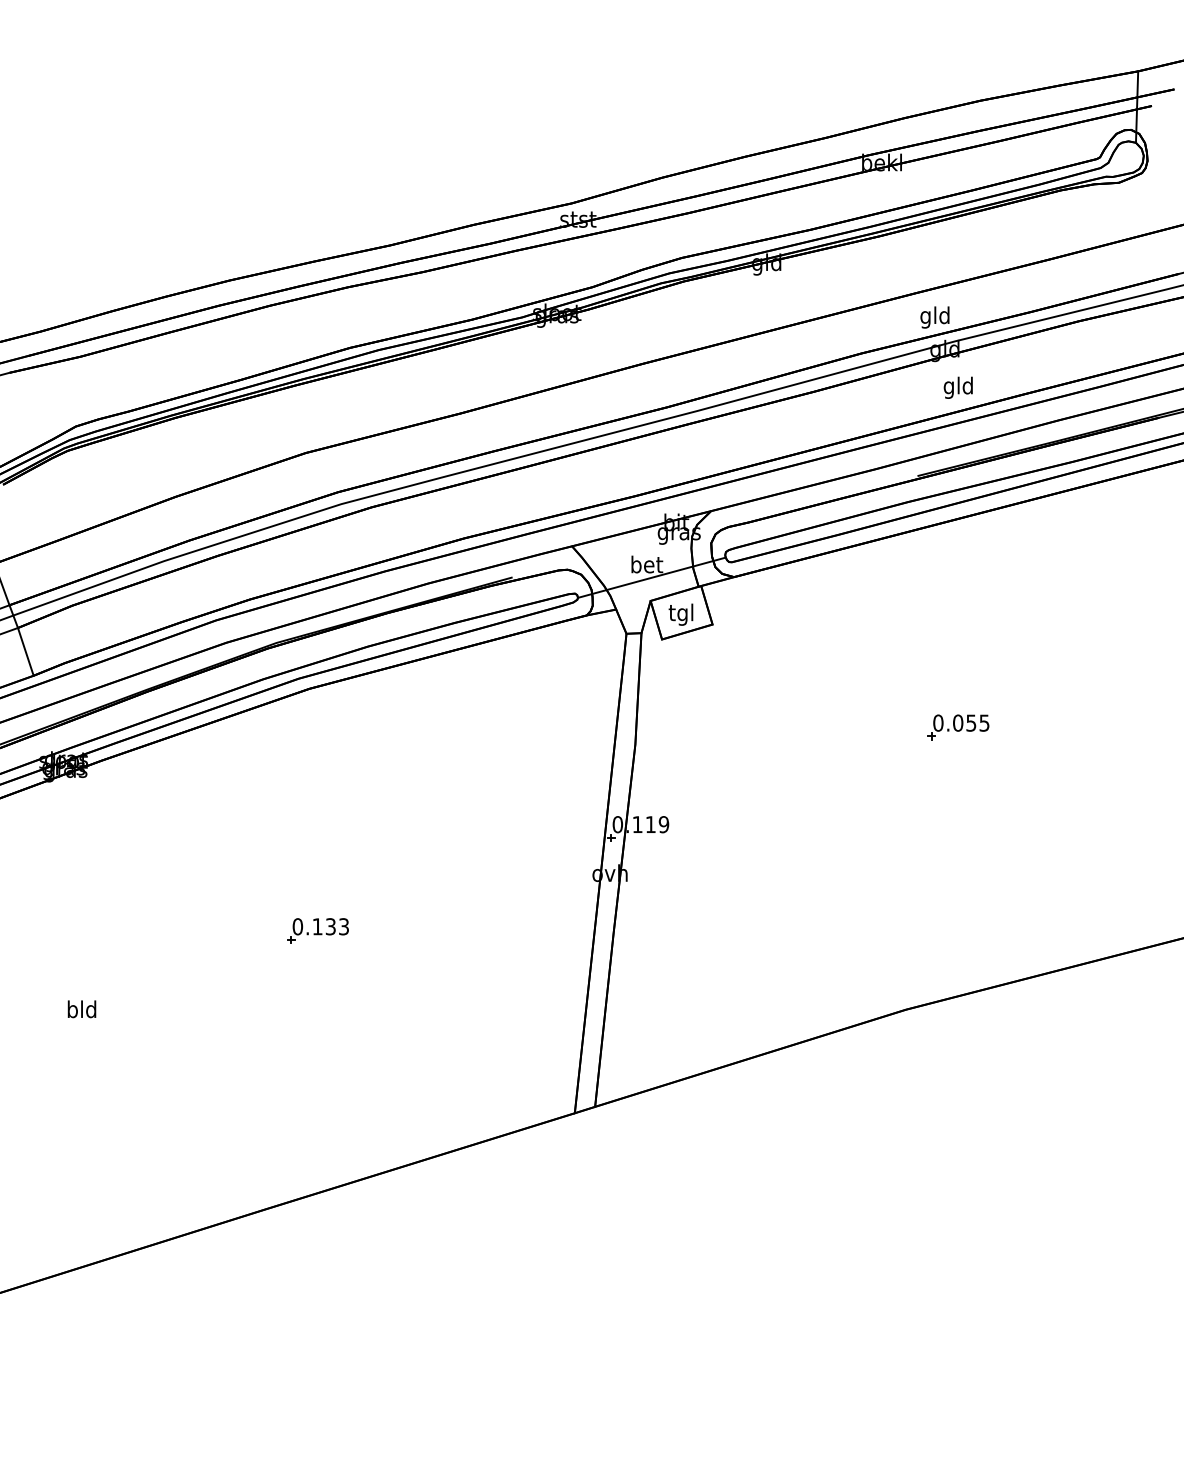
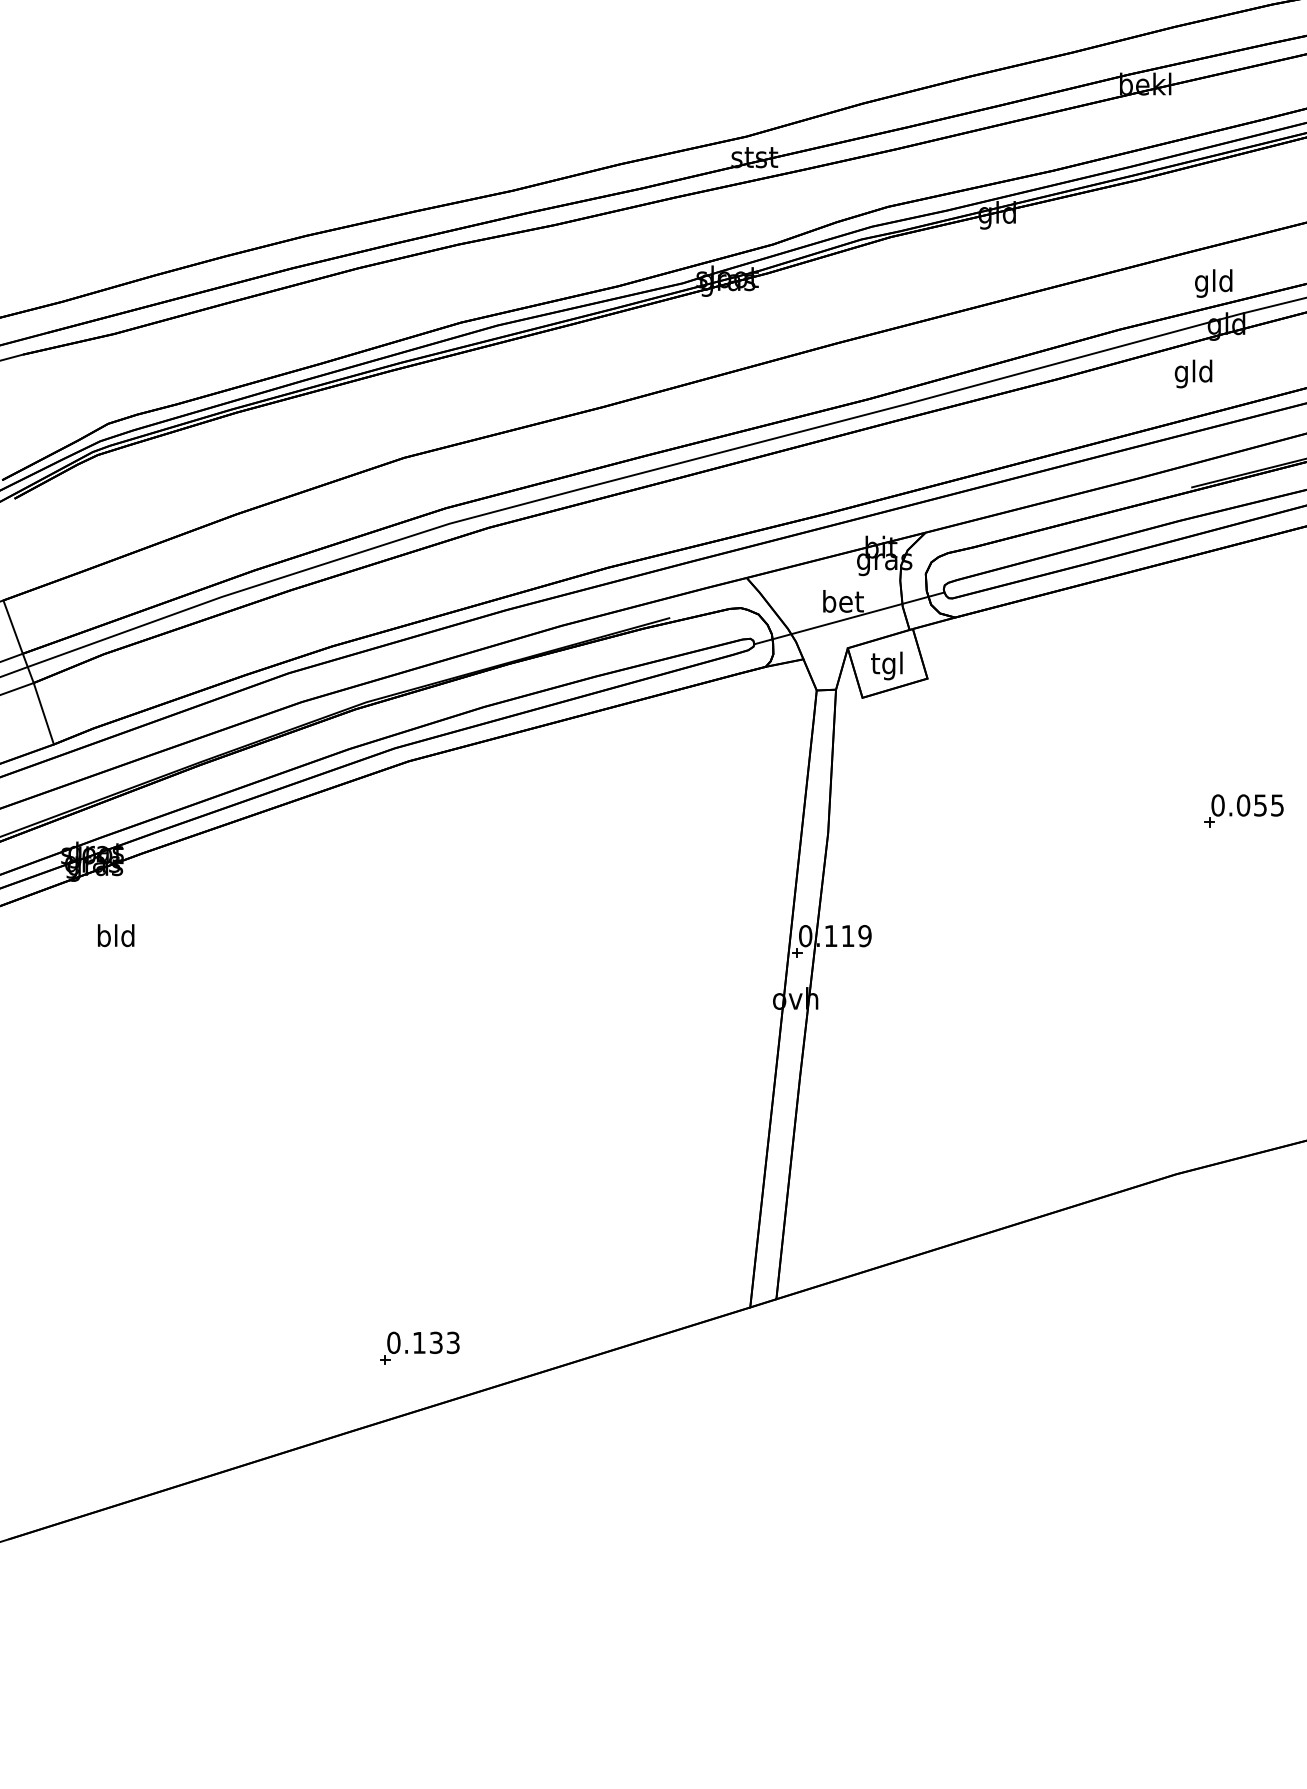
text: (957, 387) -> (1192, 373), moved
part: (317, 930) -> (419, 1347), moved
text: (81, 1009) -> (115, 935), moved

